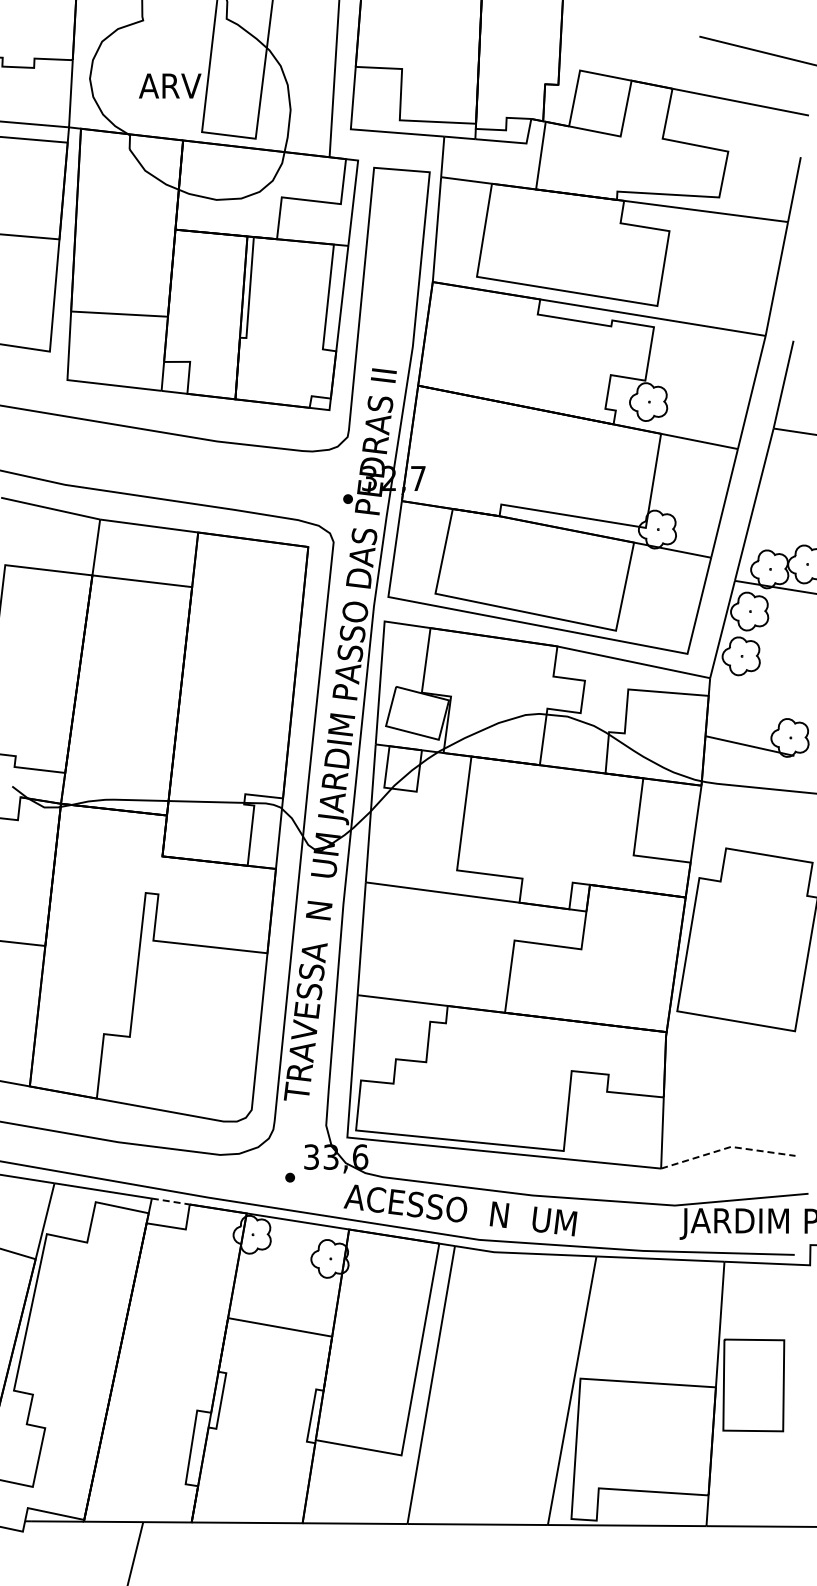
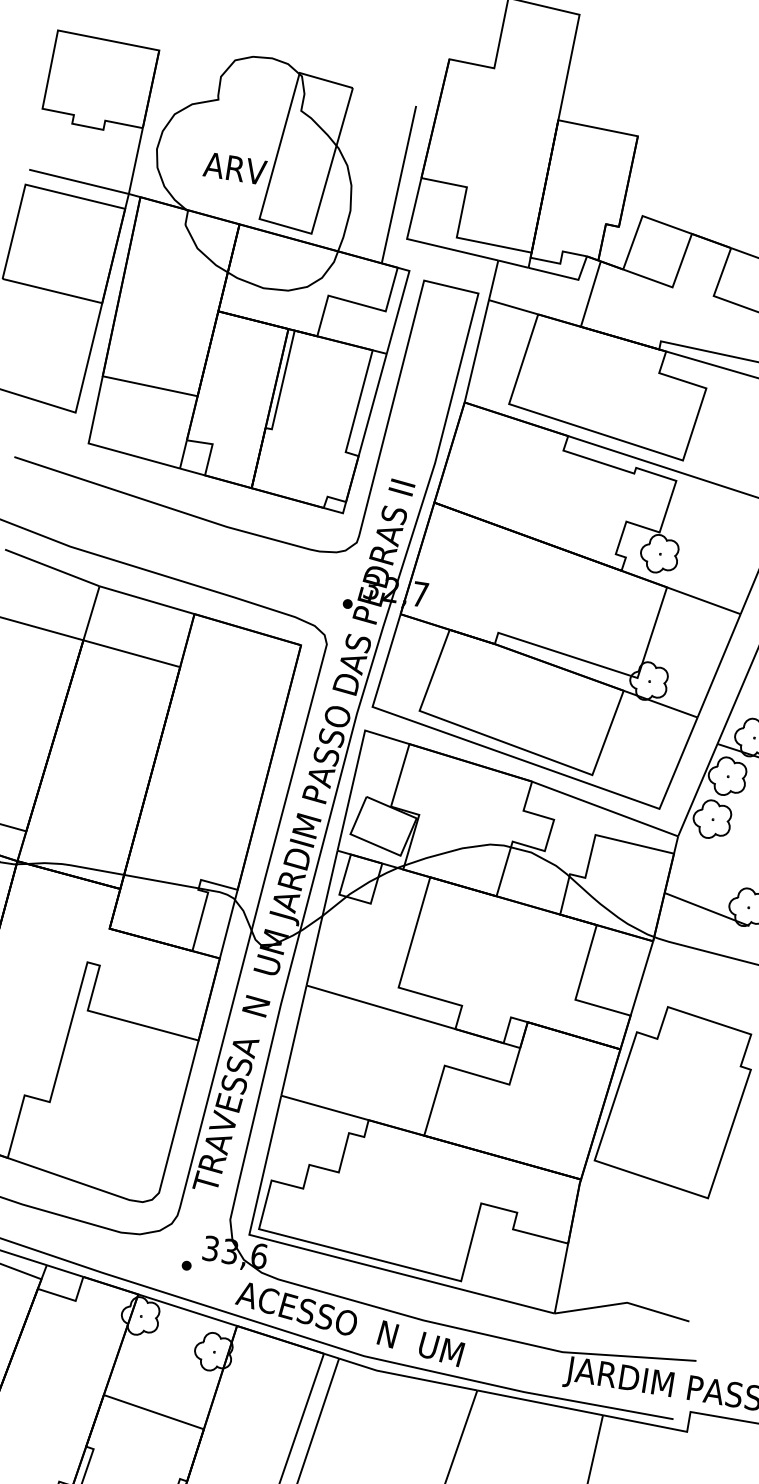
line: (727, 1148) -> (623, 1303), dashed -> solid
line: (171, 1201) -> (65, 1271), dashed -> solid

